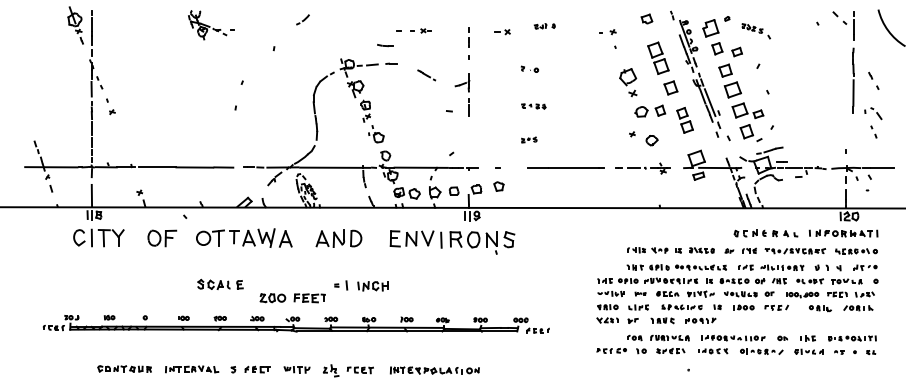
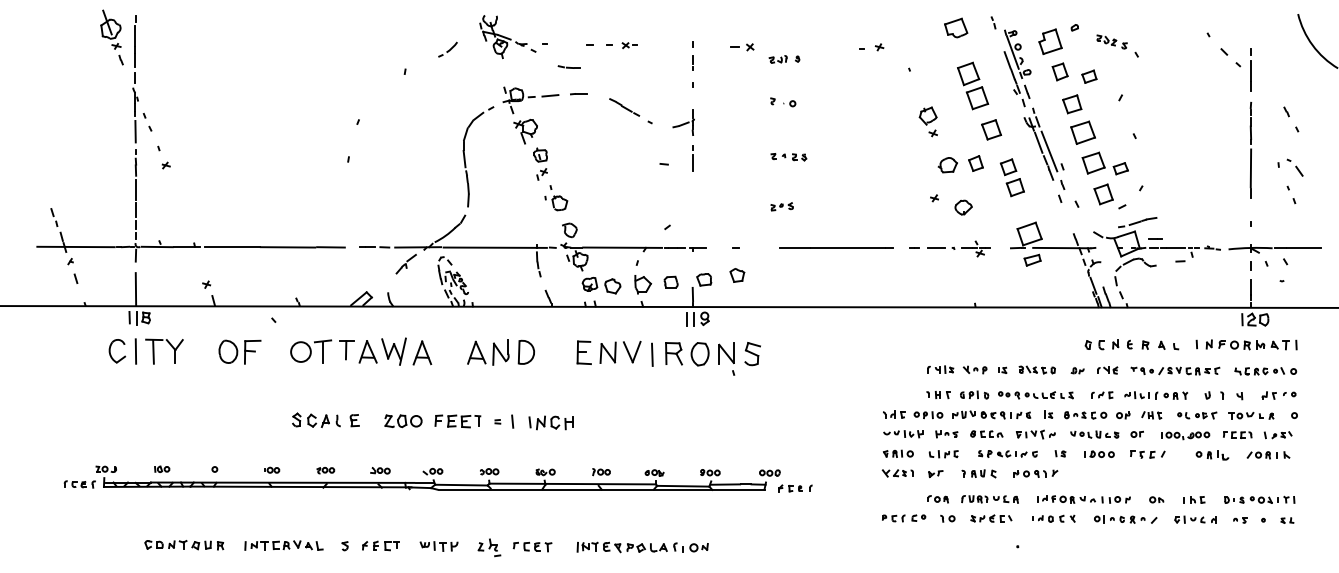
part: (646, 18) -> (955, 27), size x1.43
part: (302, 19) -> (447, 49), moved
part: (211, 25) -> (513, 37), moved
part: (544, 26) -> (784, 59), moved
part: (607, 32) -> (871, 47), moved
part: (852, 62) -> (1249, 123), moved
part: (426, 75) -> (630, 111), size x1.67
part: (627, 82) -> (927, 121), size x0.71
part: (640, 293) -> (946, 433), size x1.43
part: (292, 298) -> (432, 421), moved

